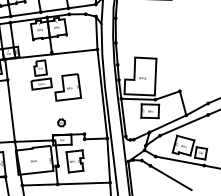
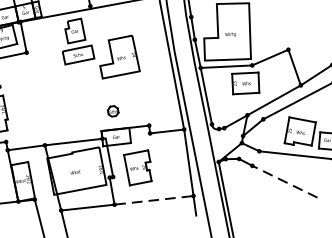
line: (10, 110) -> (34, 98), removed
line: (170, 177) -> (284, 181), solid -> dashed
line: (83, 183) -> (153, 200), solid -> dashed

